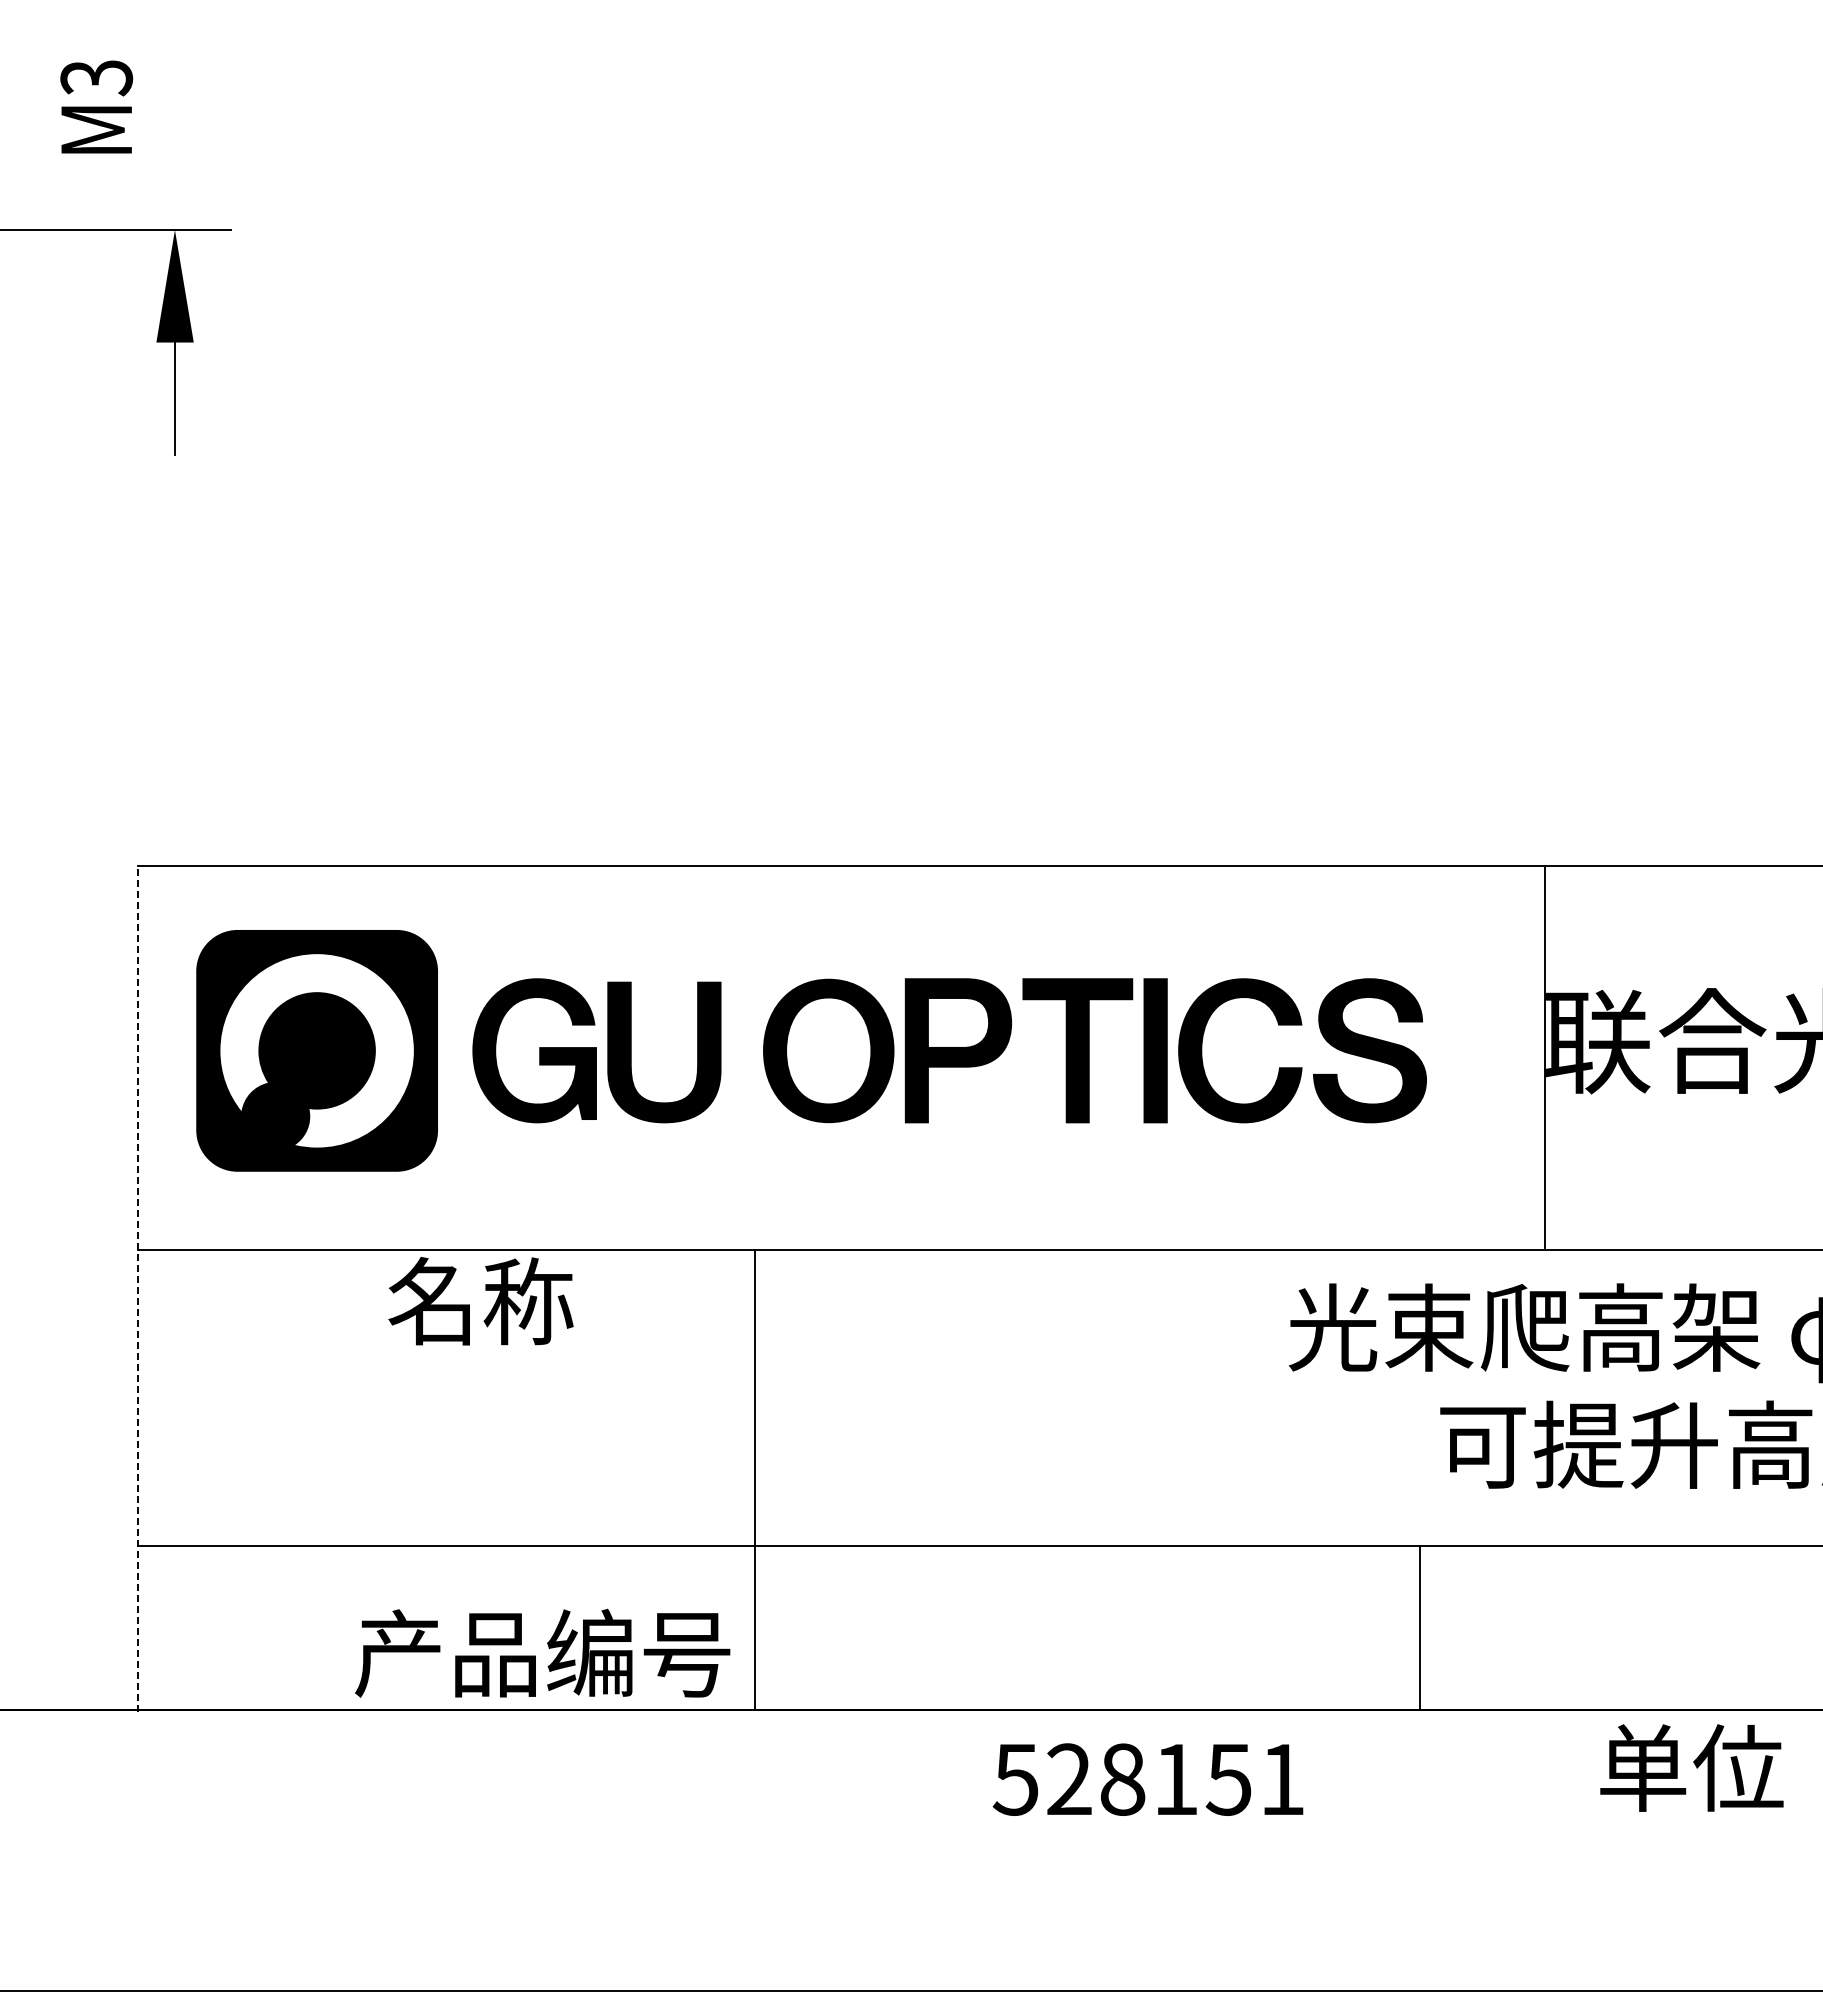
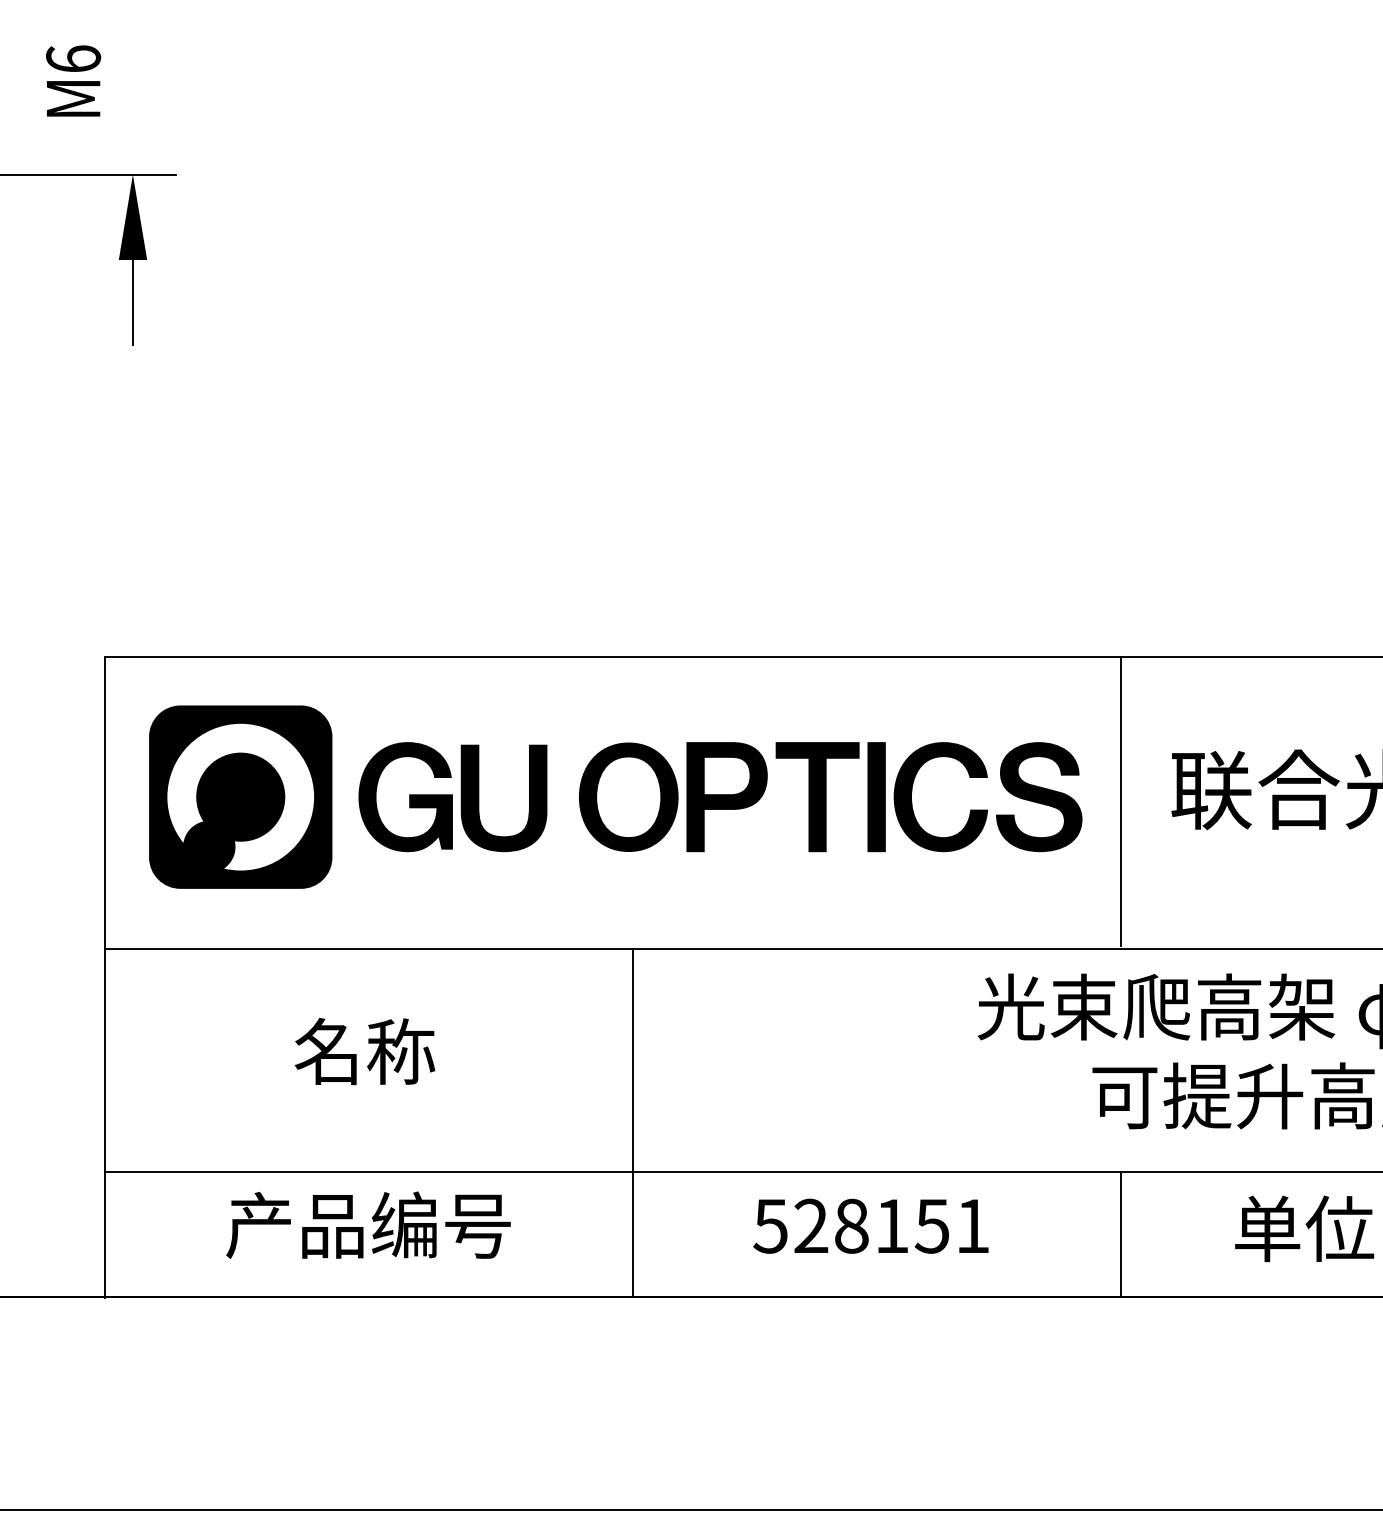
text: (96, 77) -> (73, 58), M3 -> M6
line: (1545, 1056) -> (1121, 801), moved
line: (138, 1289) -> (105, 978), dashed -> solid
text: (480, 1301) -> (364, 1051), moved
line: (754, 1479) -> (633, 1122), moved
line: (1420, 1627) -> (1121, 1234), moved
text: (542, 1652) -> (368, 1224), moved
text: (1691, 1767) -> (1304, 1228), moved
text: (1147, 1779) -> (870, 1226), moved

